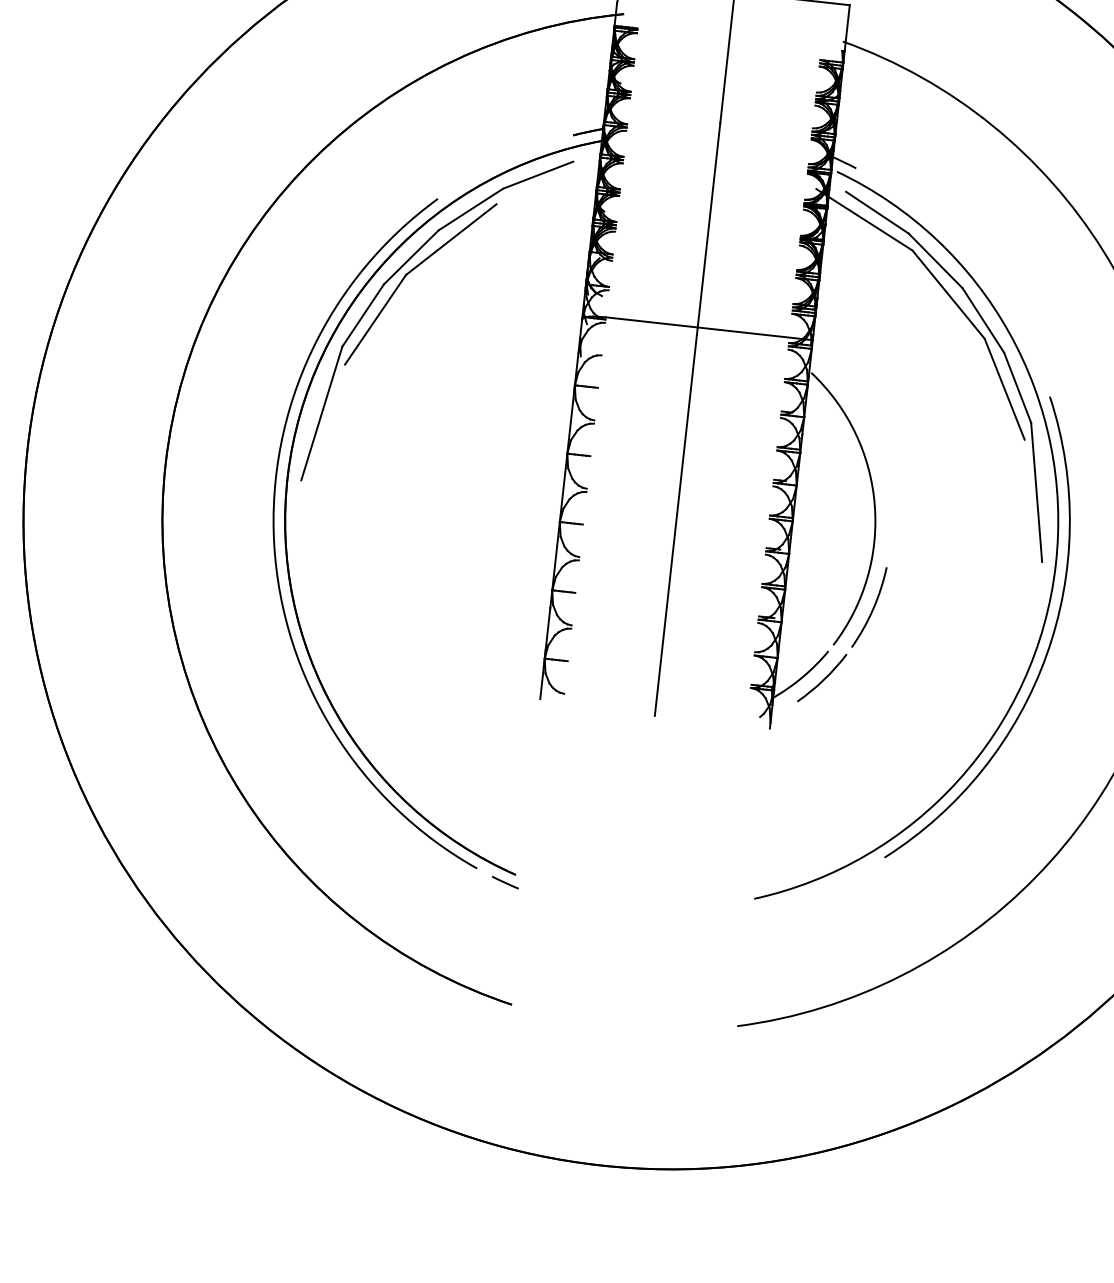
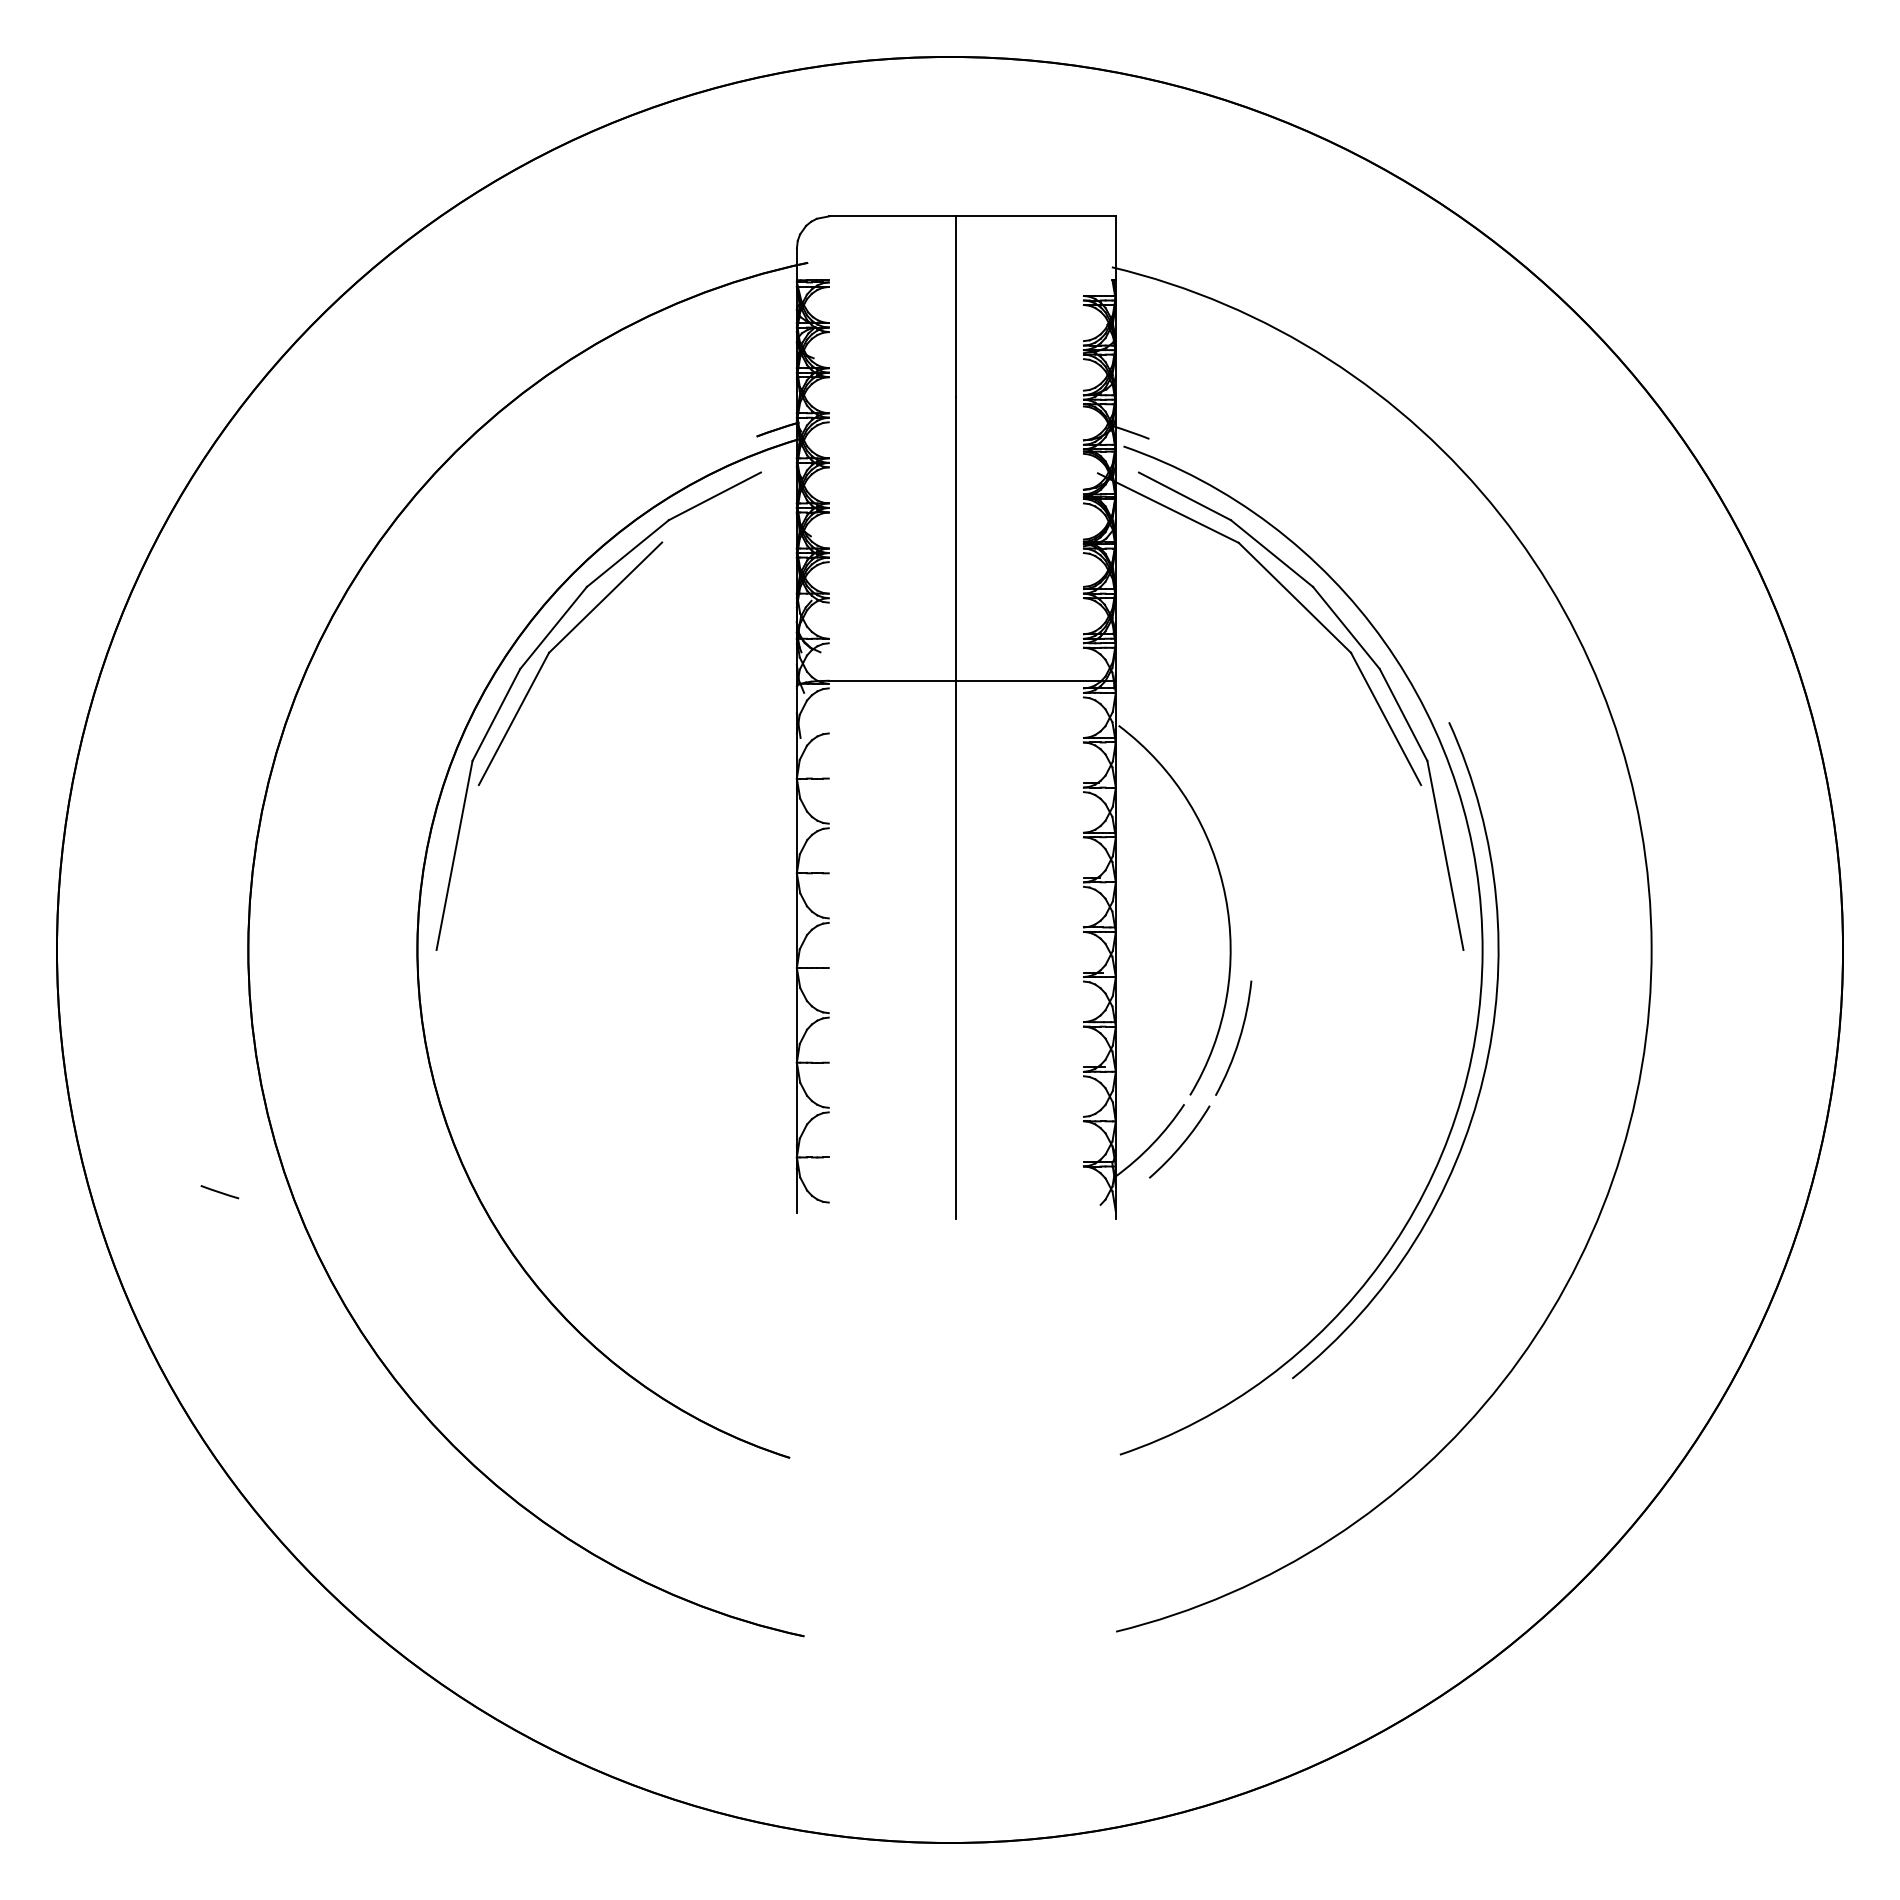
arc: (274, 529) -> (407, 1021), removed
line: (505, 882) -> (219, 1192), moved

